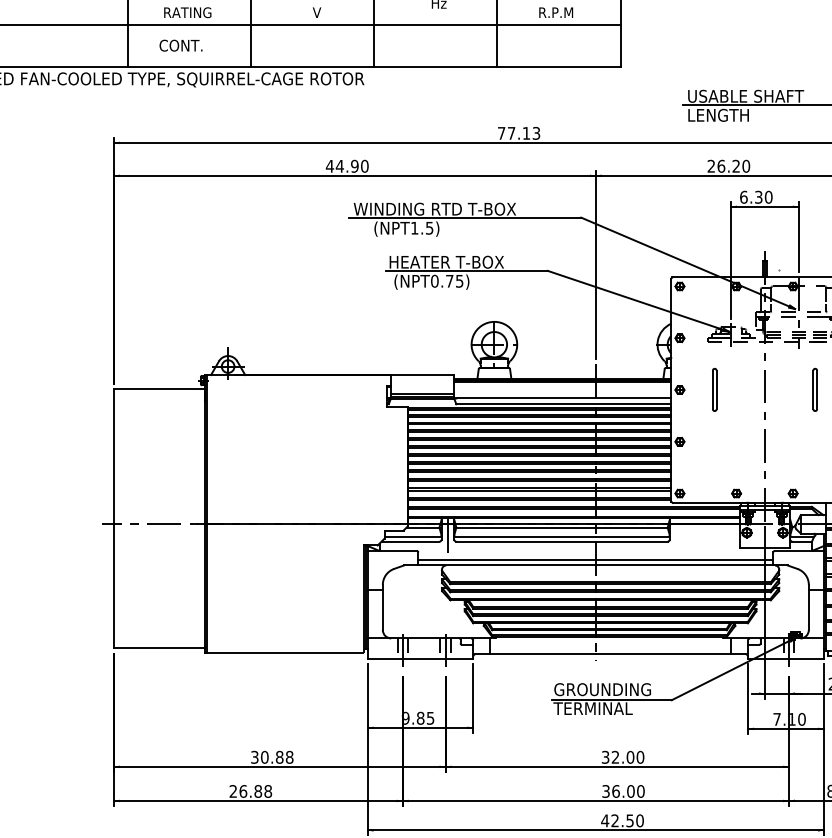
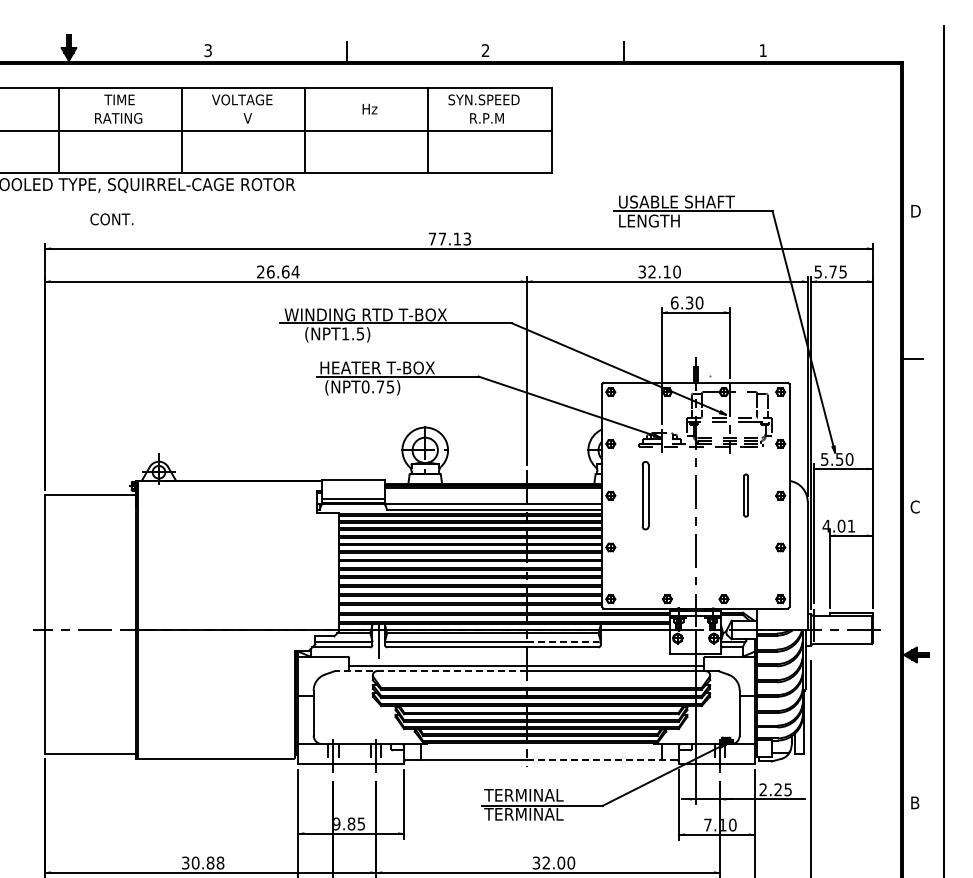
text: (180, 45) -> (111, 219), moved
text: (346, 165) -> (277, 271), 44.90 -> 26.64
text: (723, 165) -> (654, 271), 26.20 -> 32.10
part: (714, 389) -> (645, 495), size x1.6
line: (632, 536) -> (563, 642), solid -> dashed
line: (499, 565) -> (430, 671), solid -> dashed
line: (671, 653) -> (602, 759), solid -> dashed
text: (601, 688) -> (532, 794), GROUNDING -> TERMINAL

